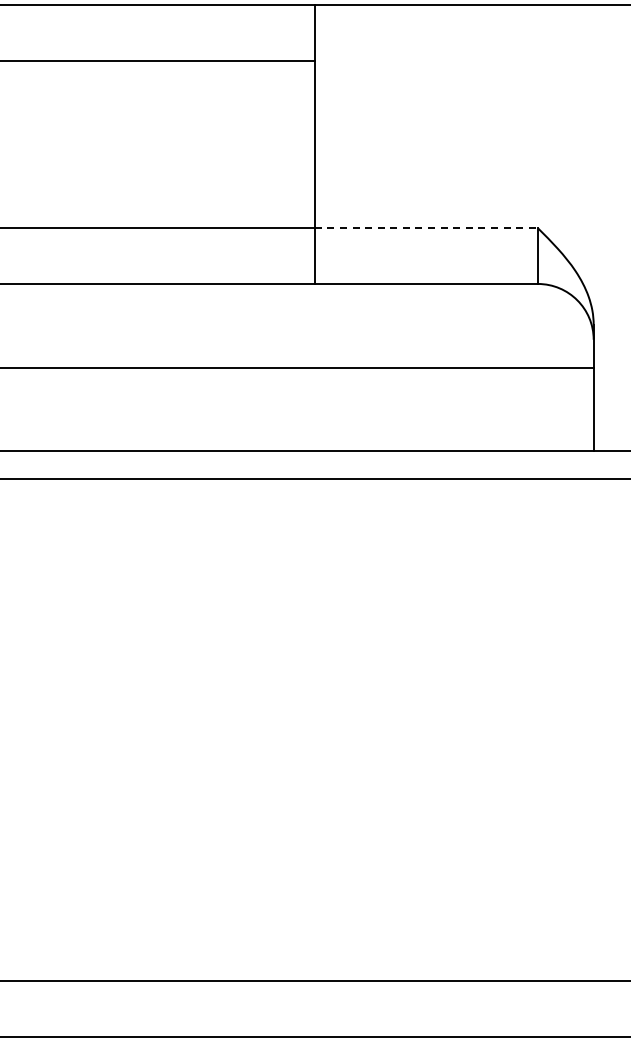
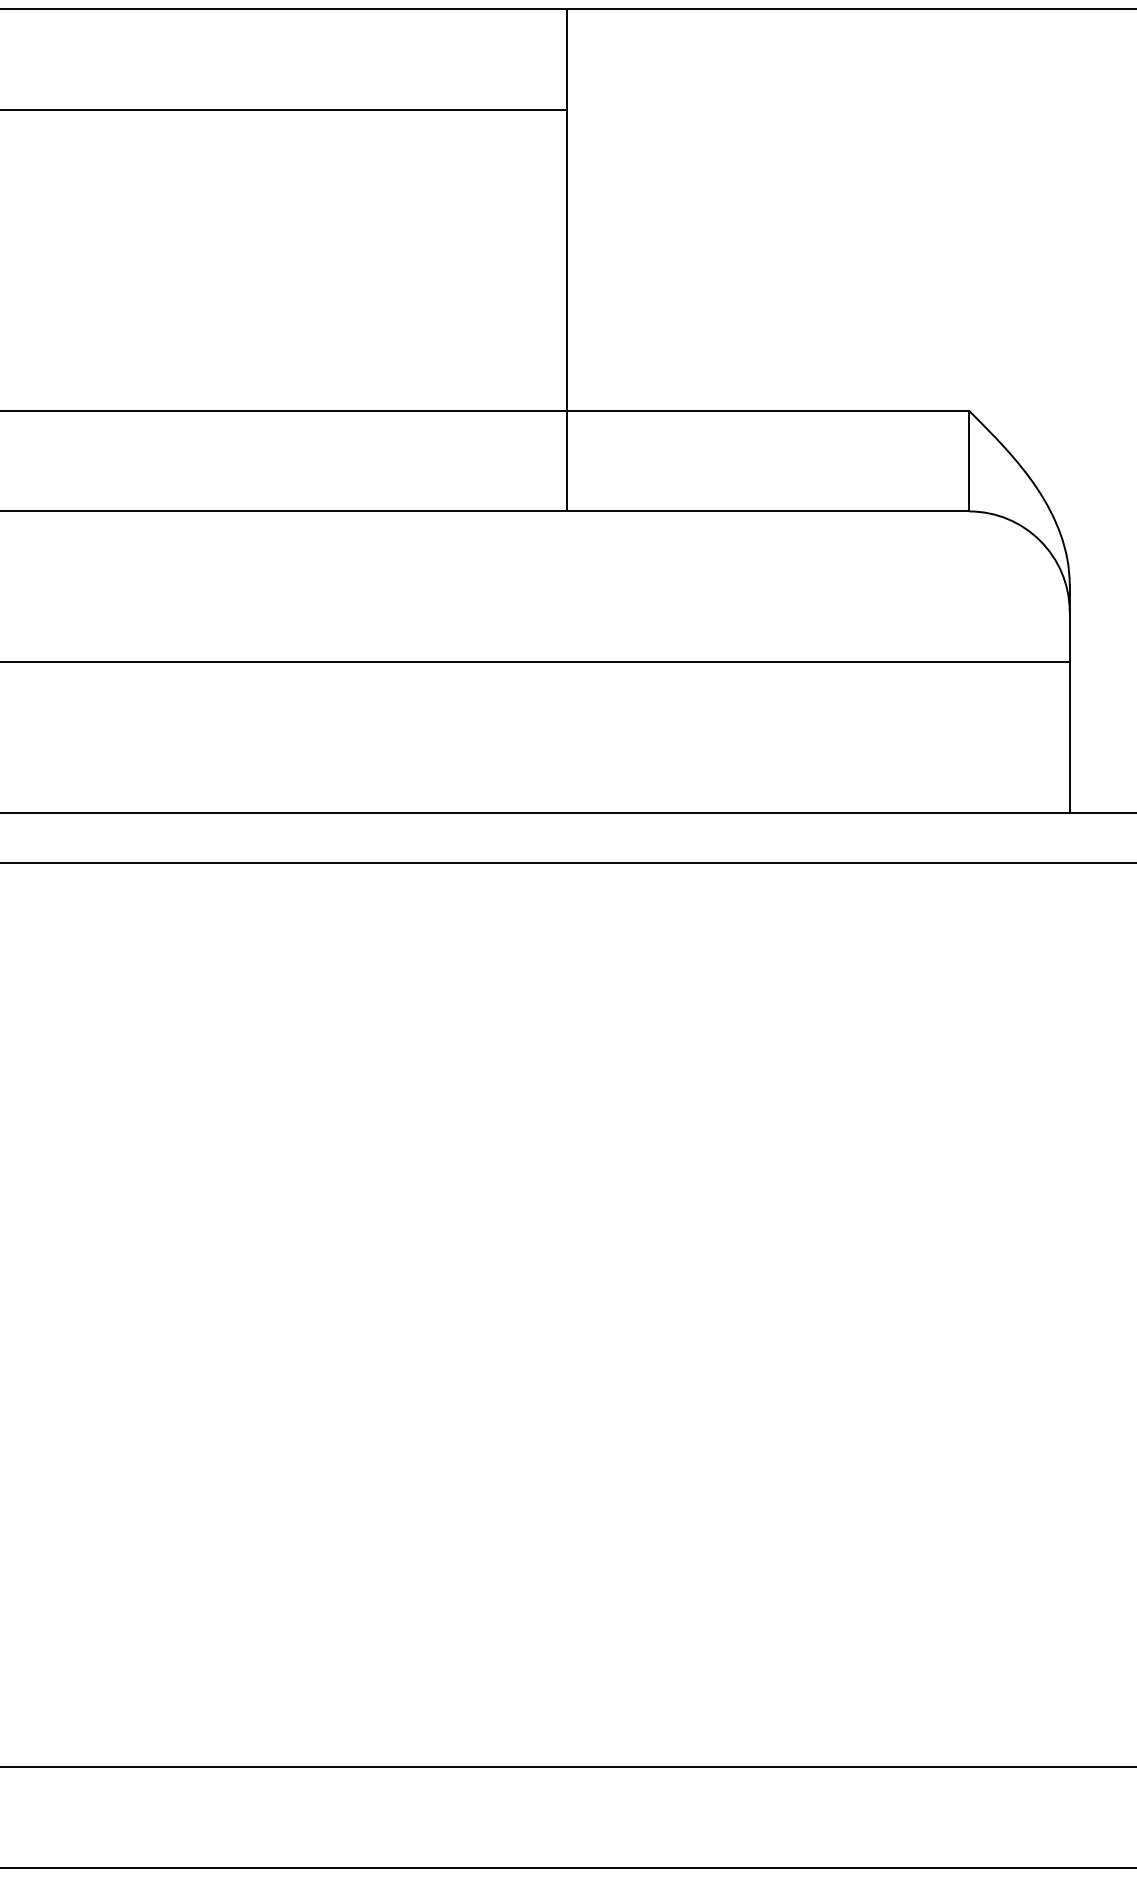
line: (426, 228) -> (768, 411), dashed -> solid

